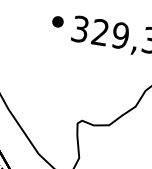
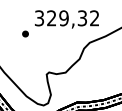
part: (58, 20) -> (25, 33), moved

